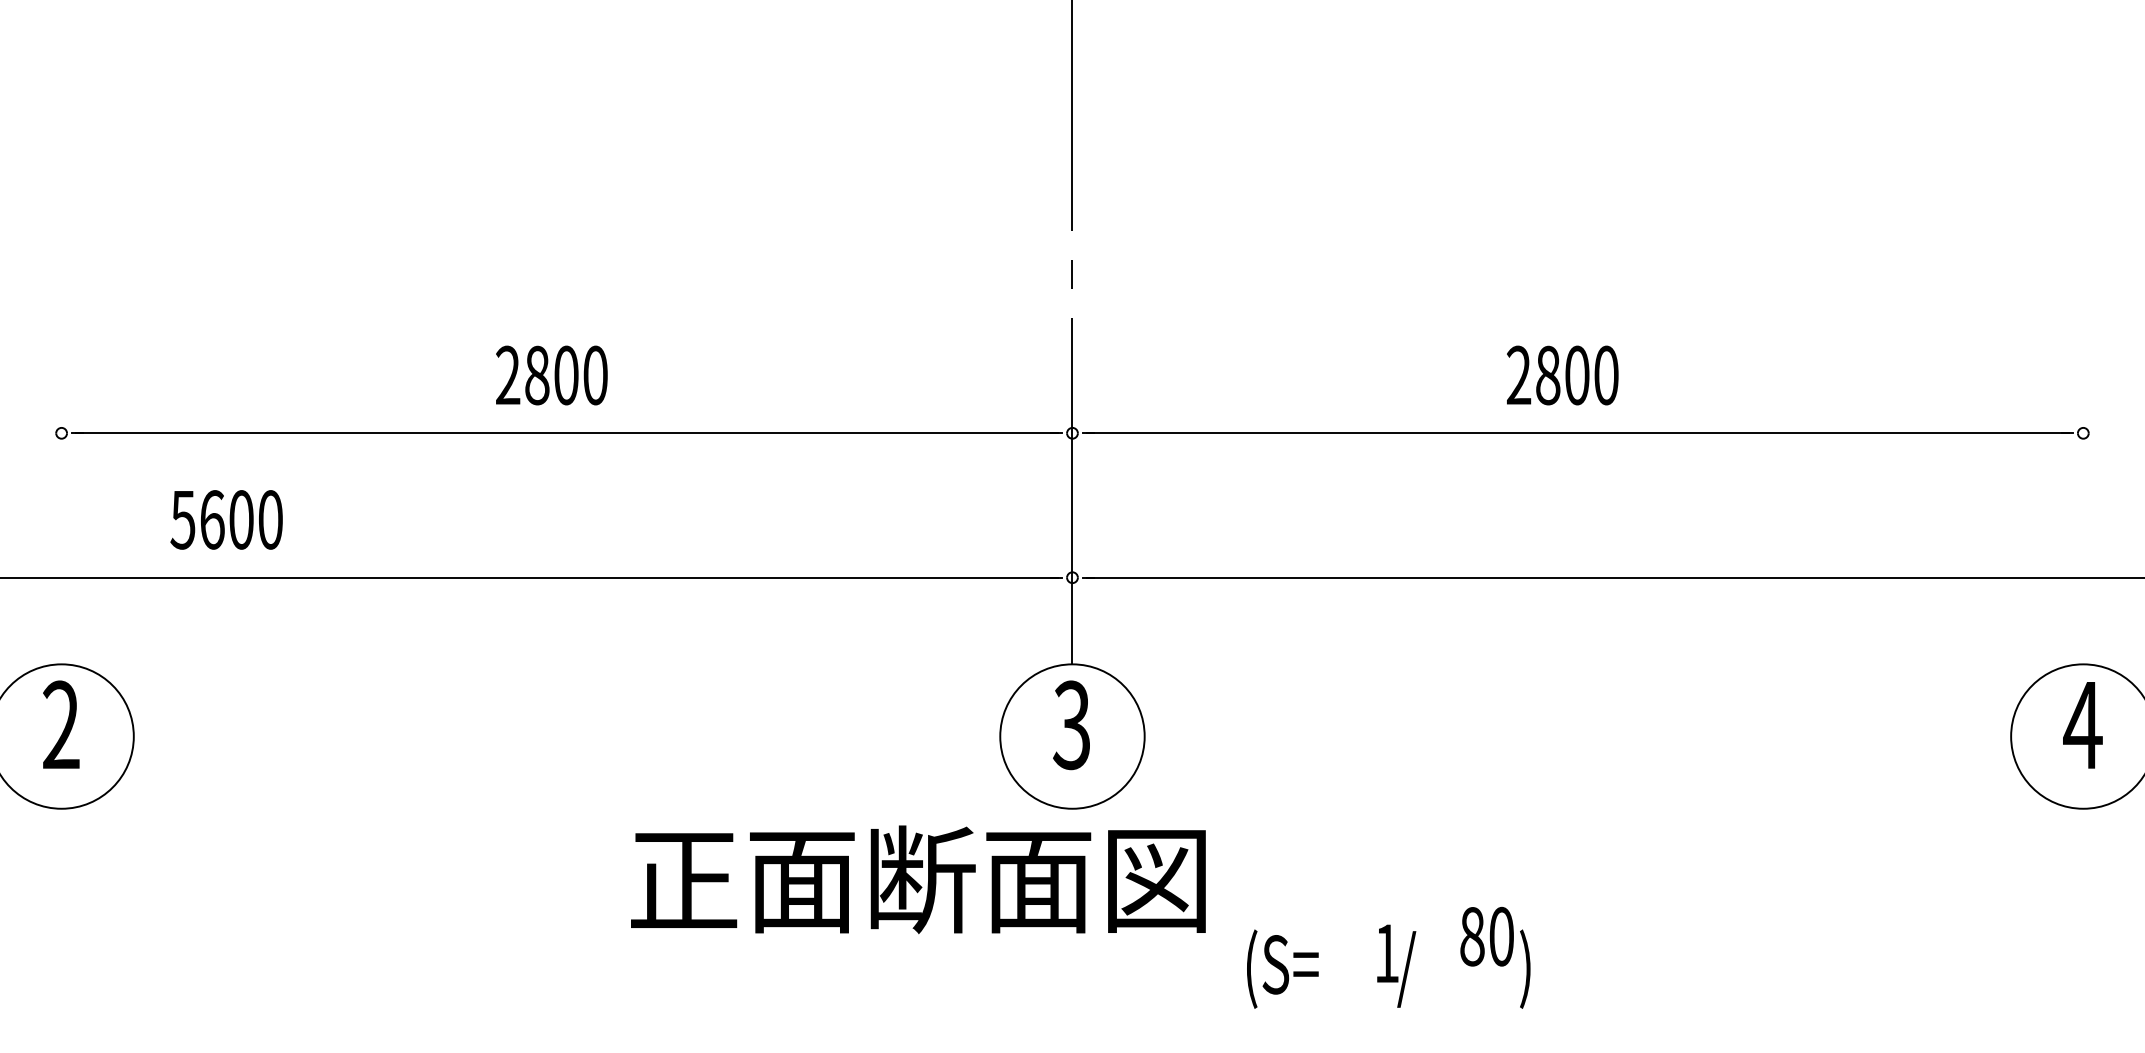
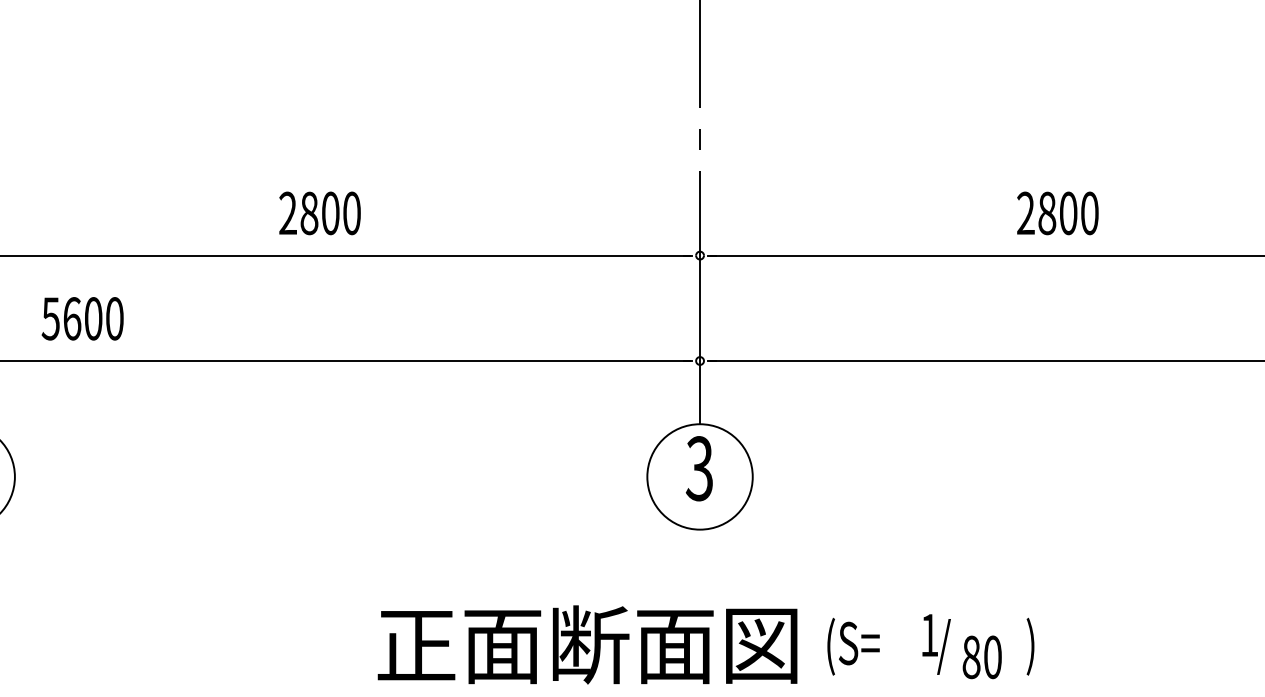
text: (918, 879) -> (587, 644), moved
text: (1486, 936) -> (981, 657), moved

